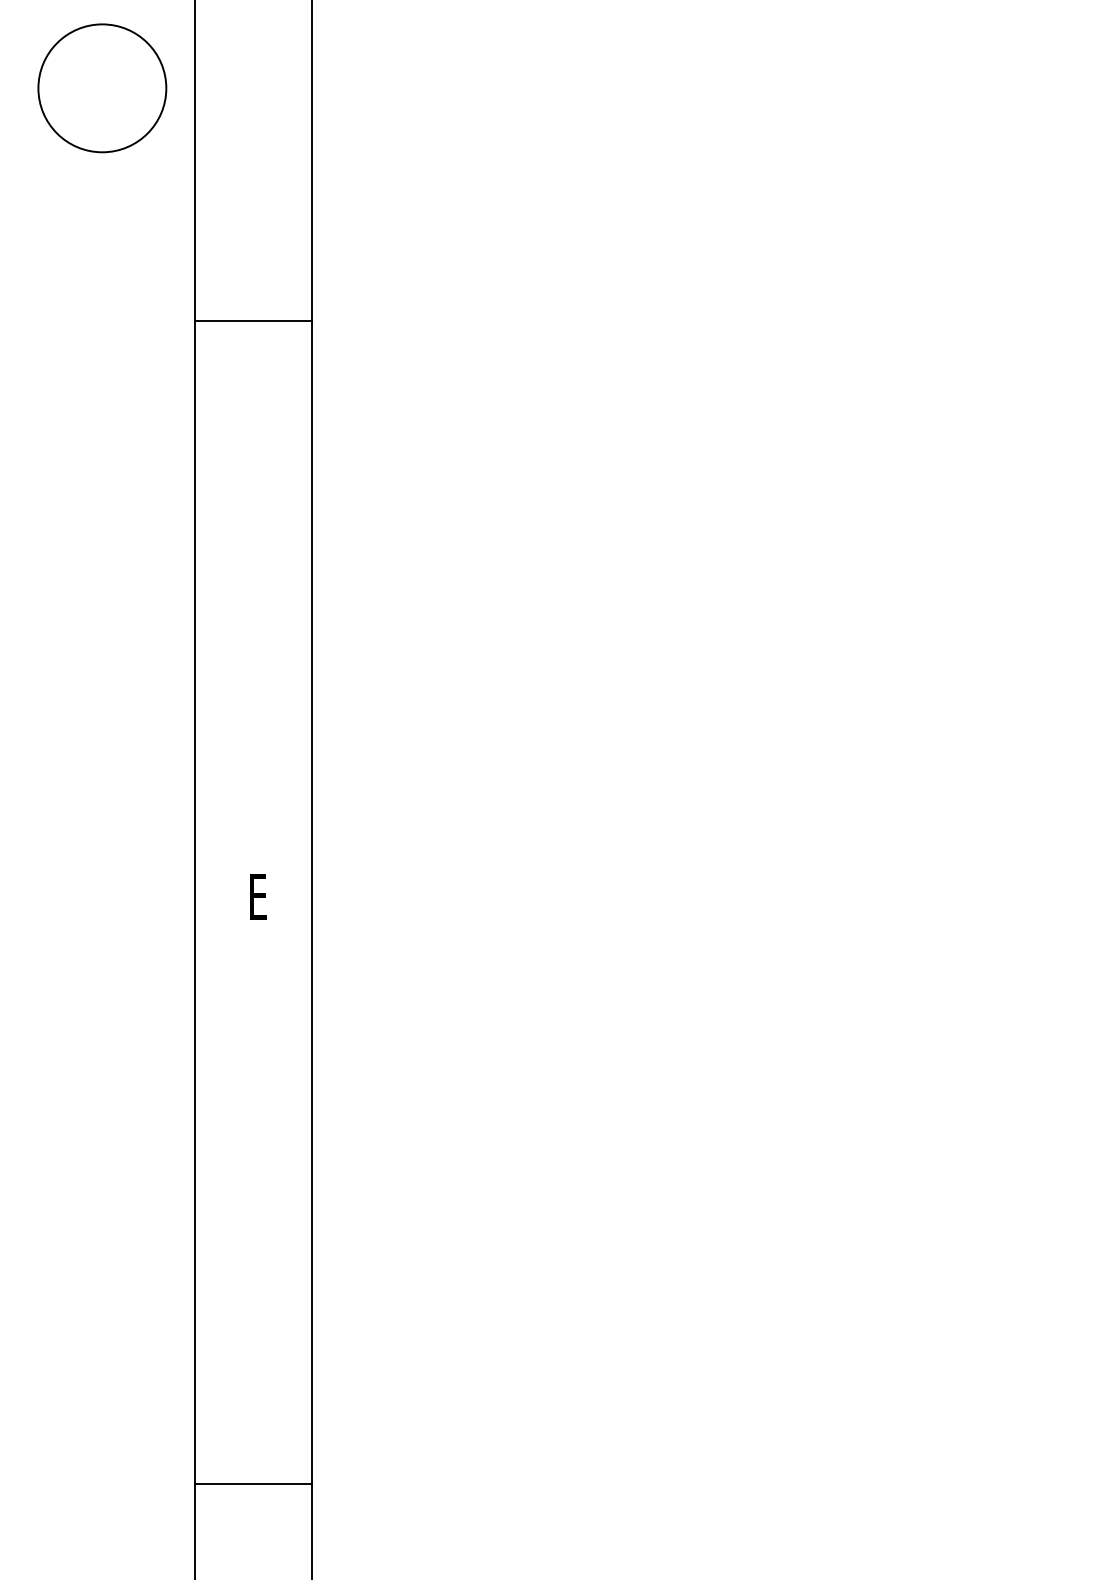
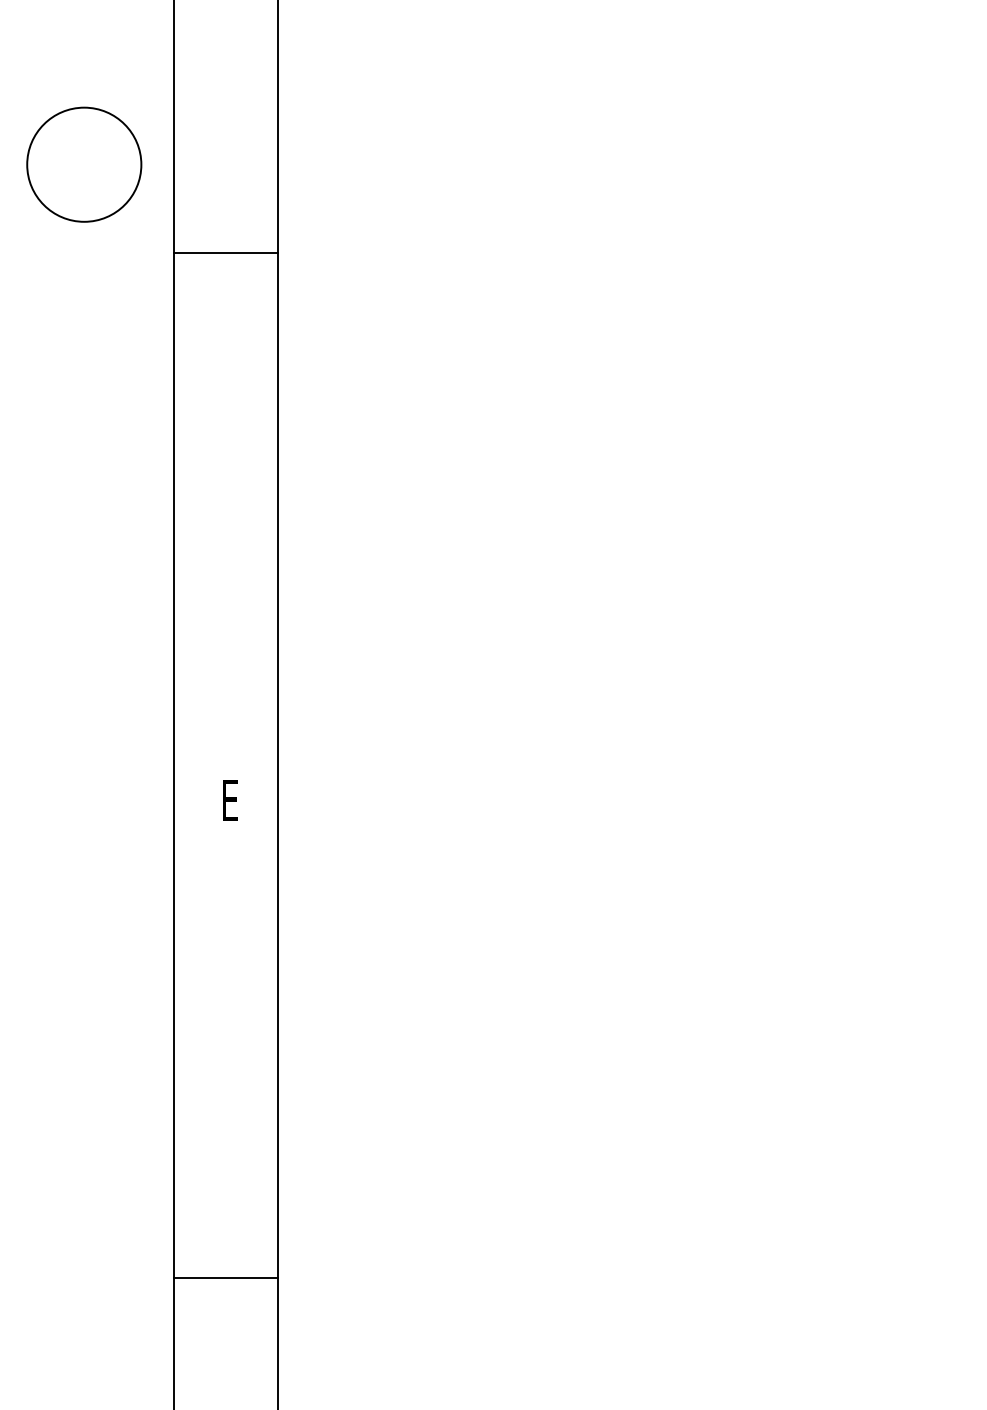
circle: (102, 88) -> (84, 164), moved
line: (253, 321) -> (226, 253), moved
line: (253, 1484) -> (226, 1278), moved

